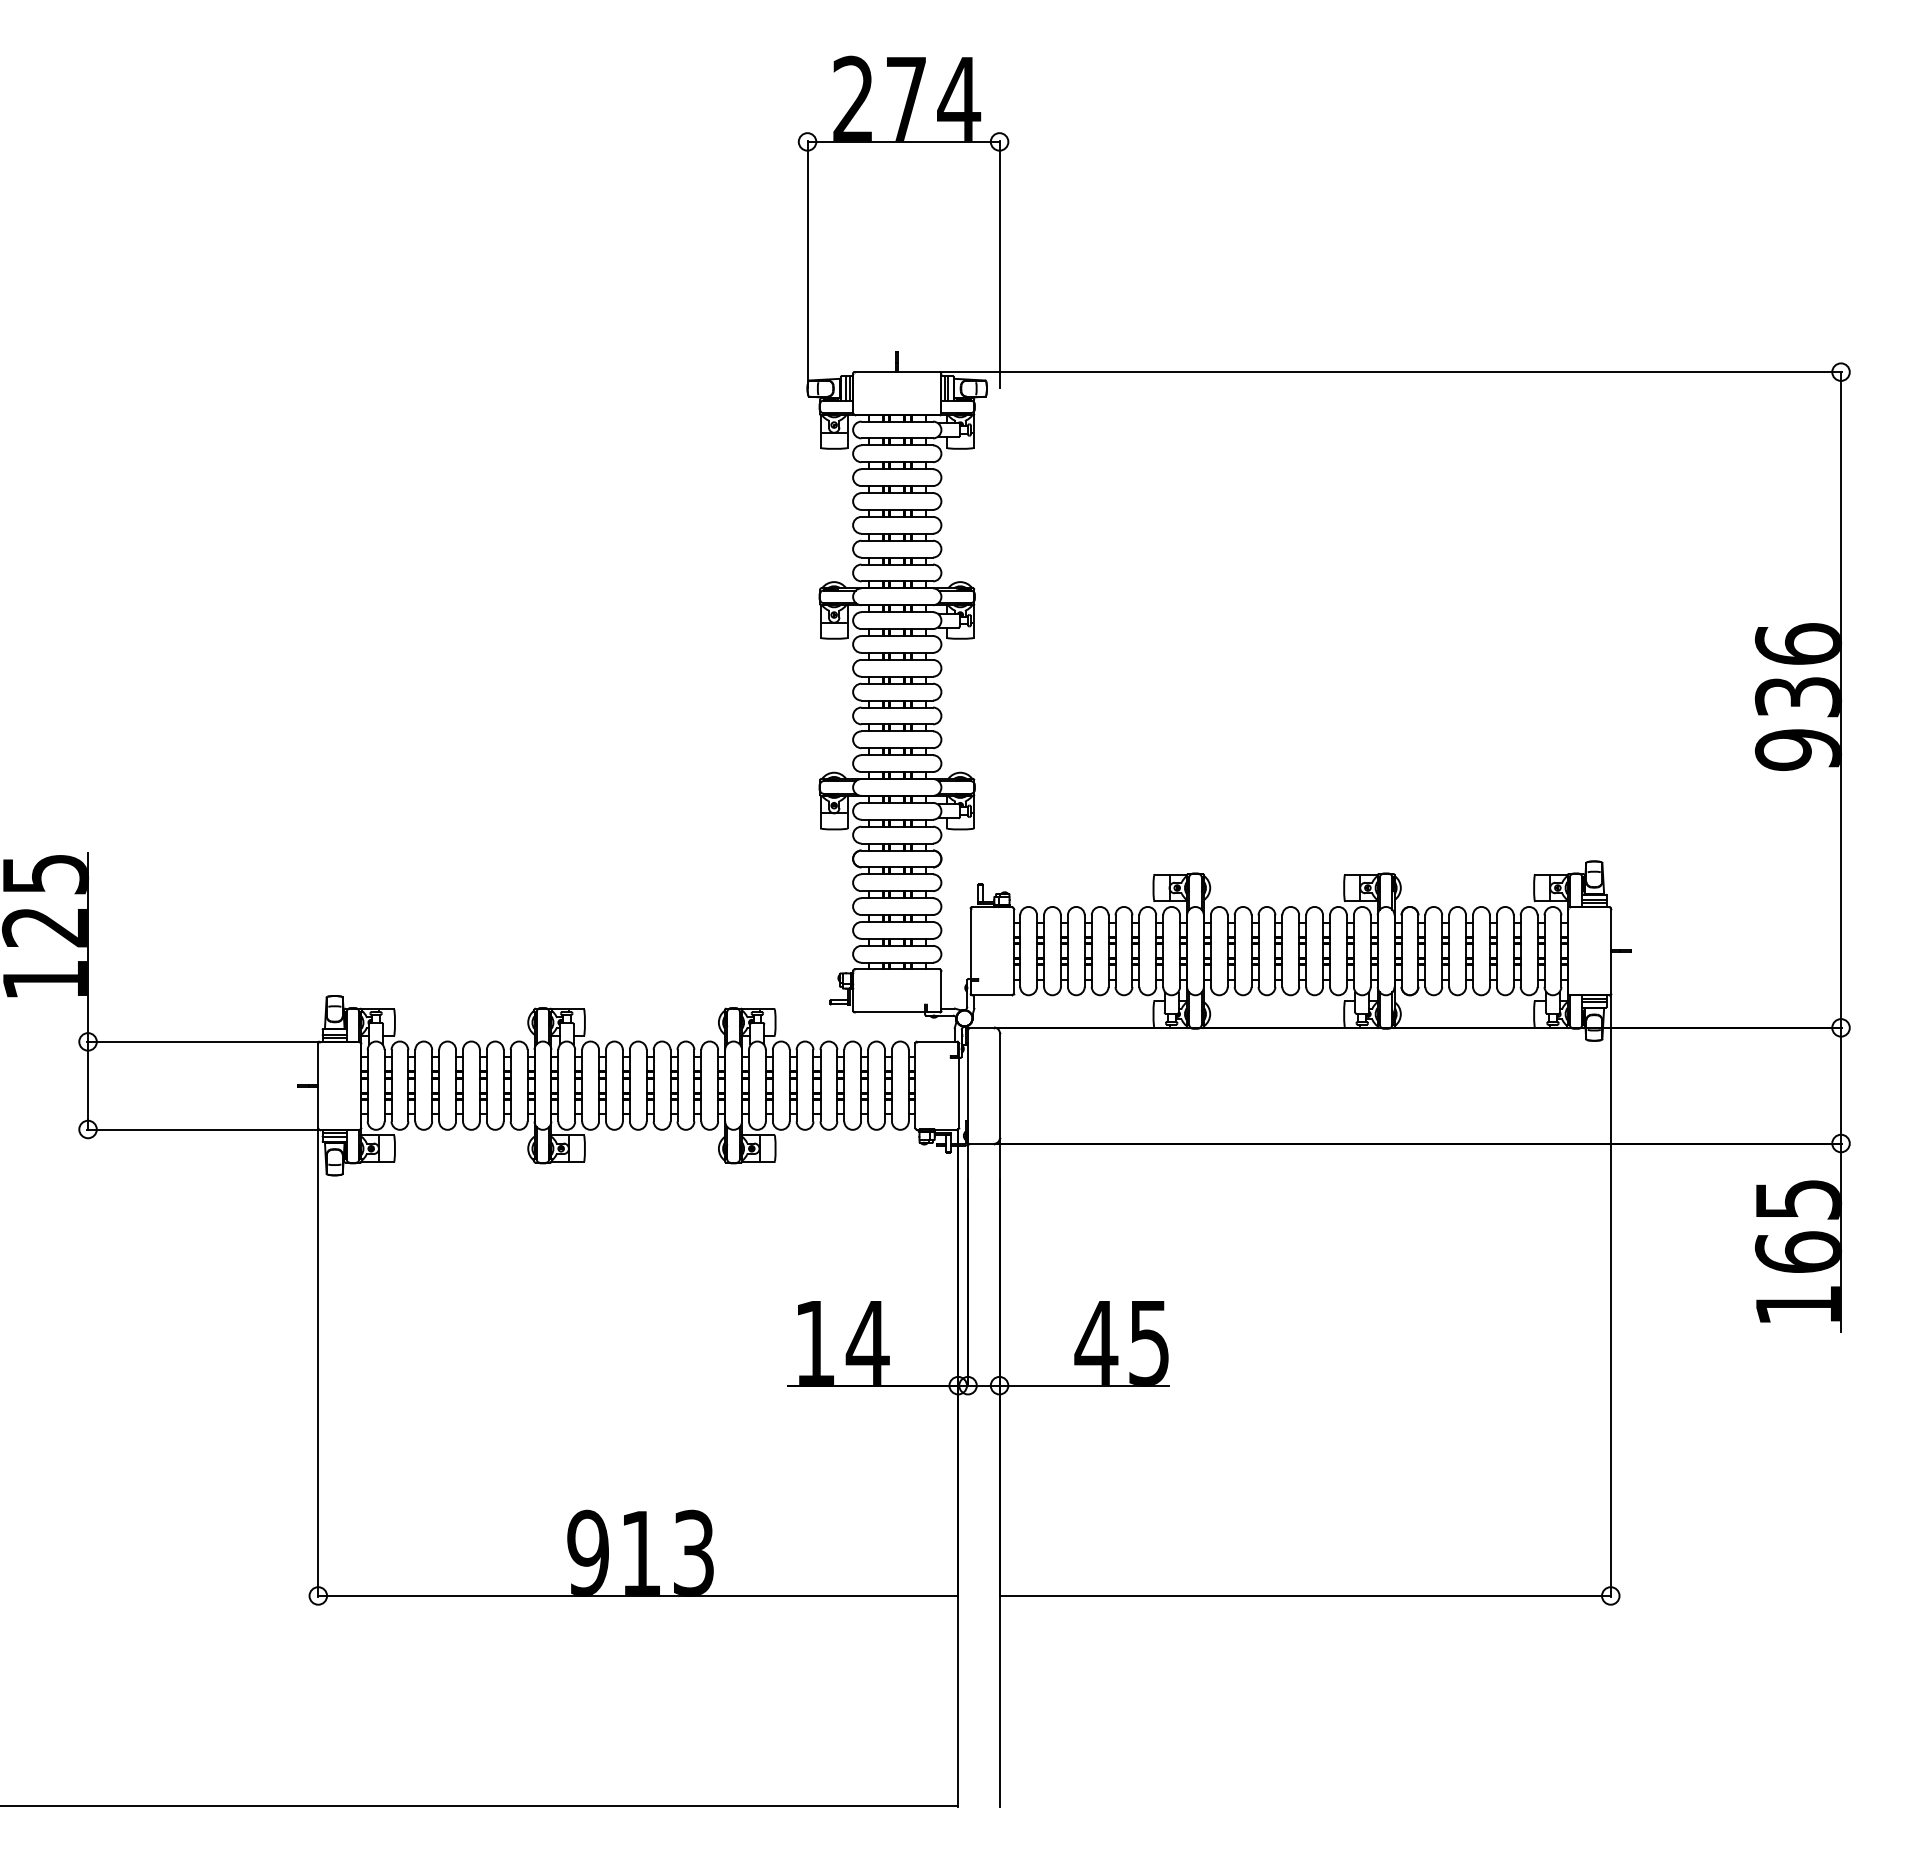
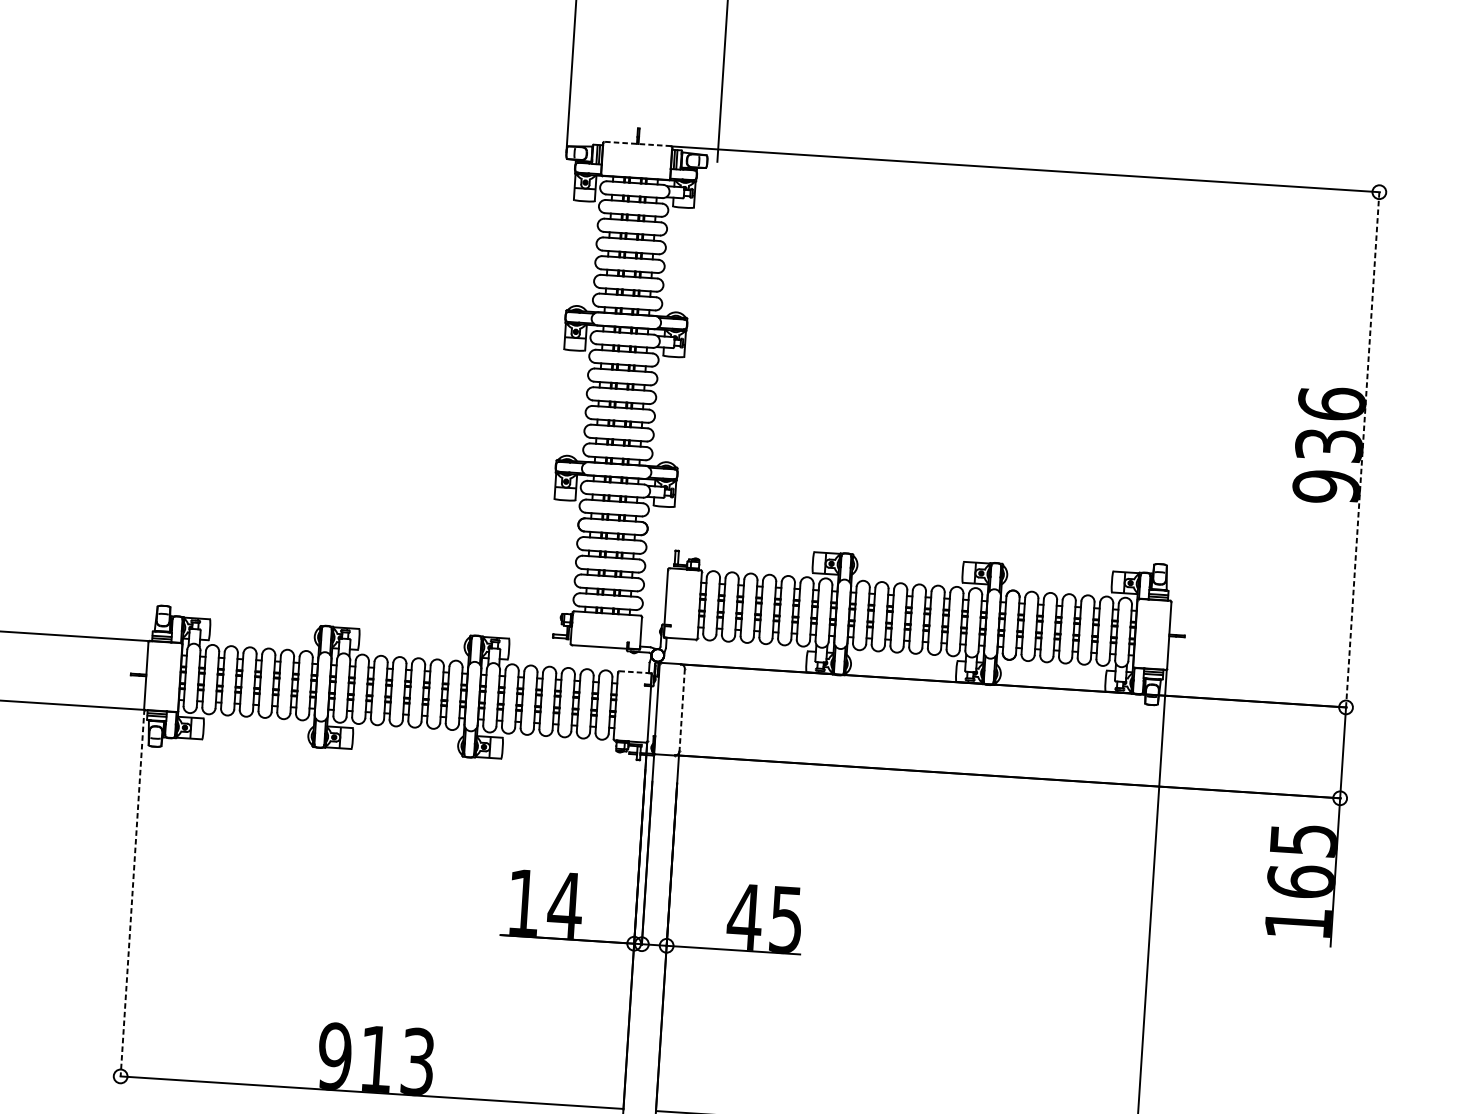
line: (896, 371) -> (637, 143), solid -> dashed
line: (1841, 700) -> (1363, 450), solid -> dashed
line: (937, 1041) -> (635, 672), solid -> dashed
line: (999, 1086) -> (681, 710), solid -> dashed
line: (318, 1362) -> (132, 892), solid -> dashed

